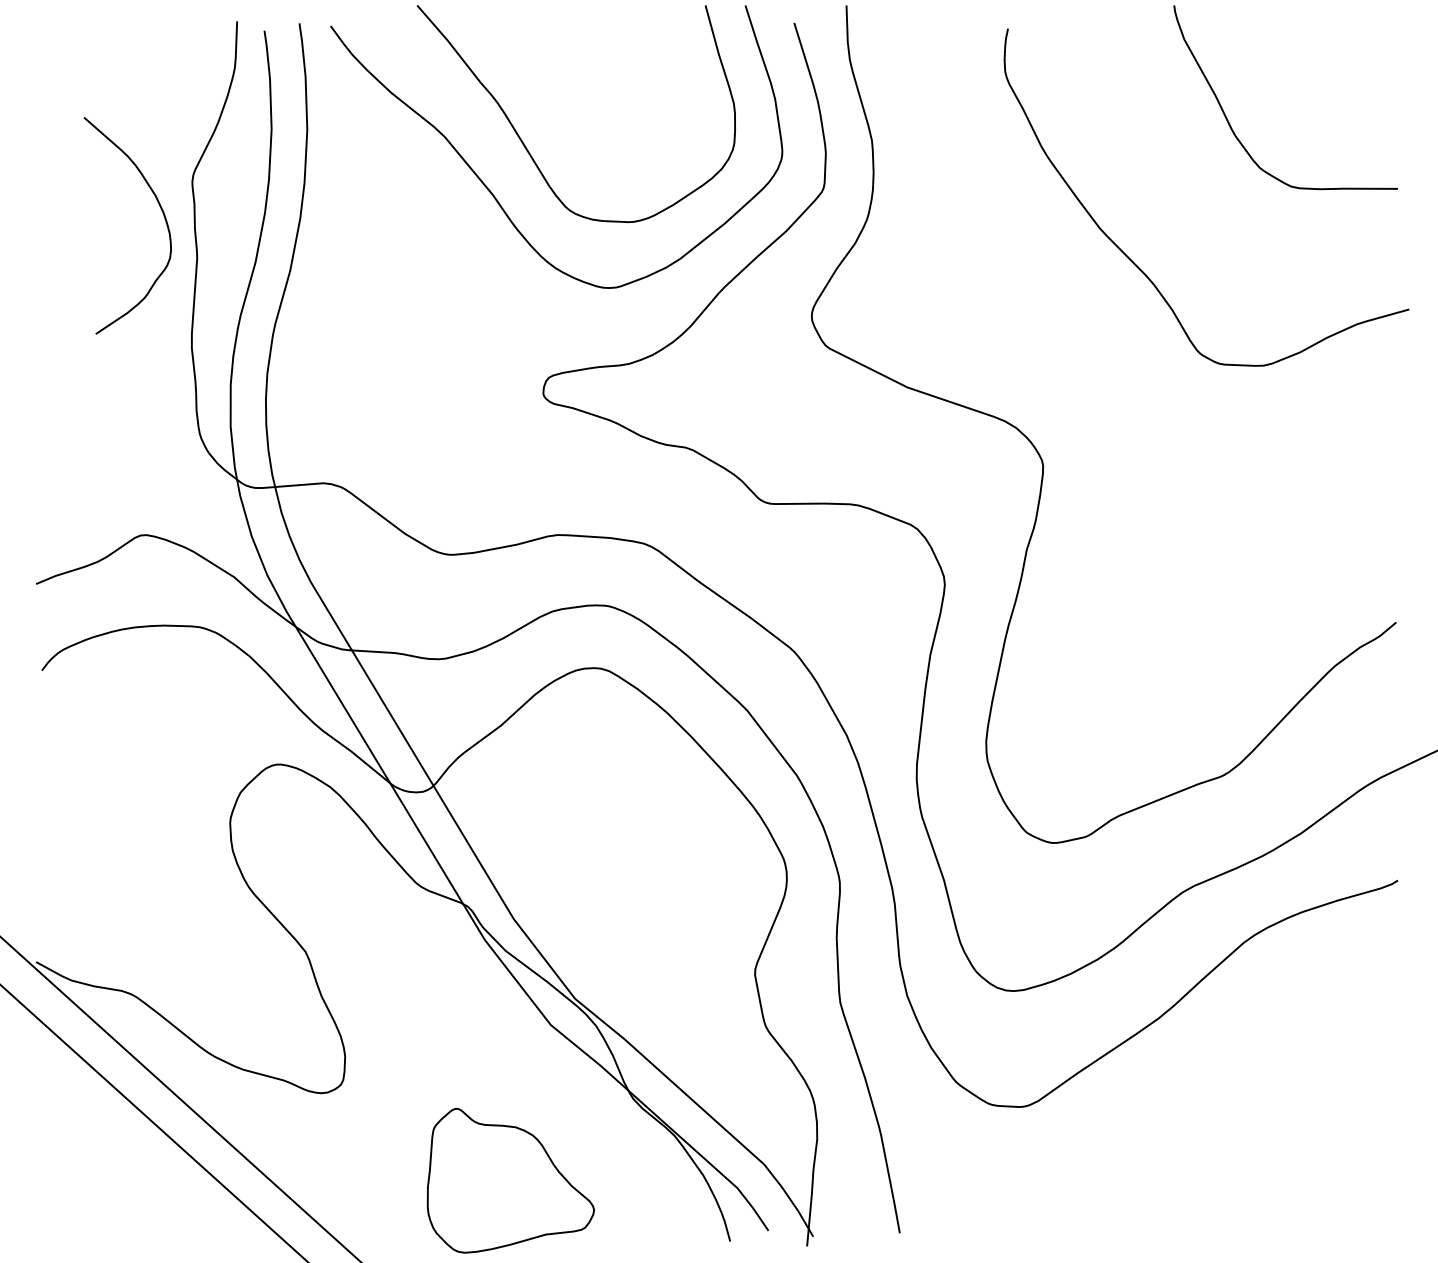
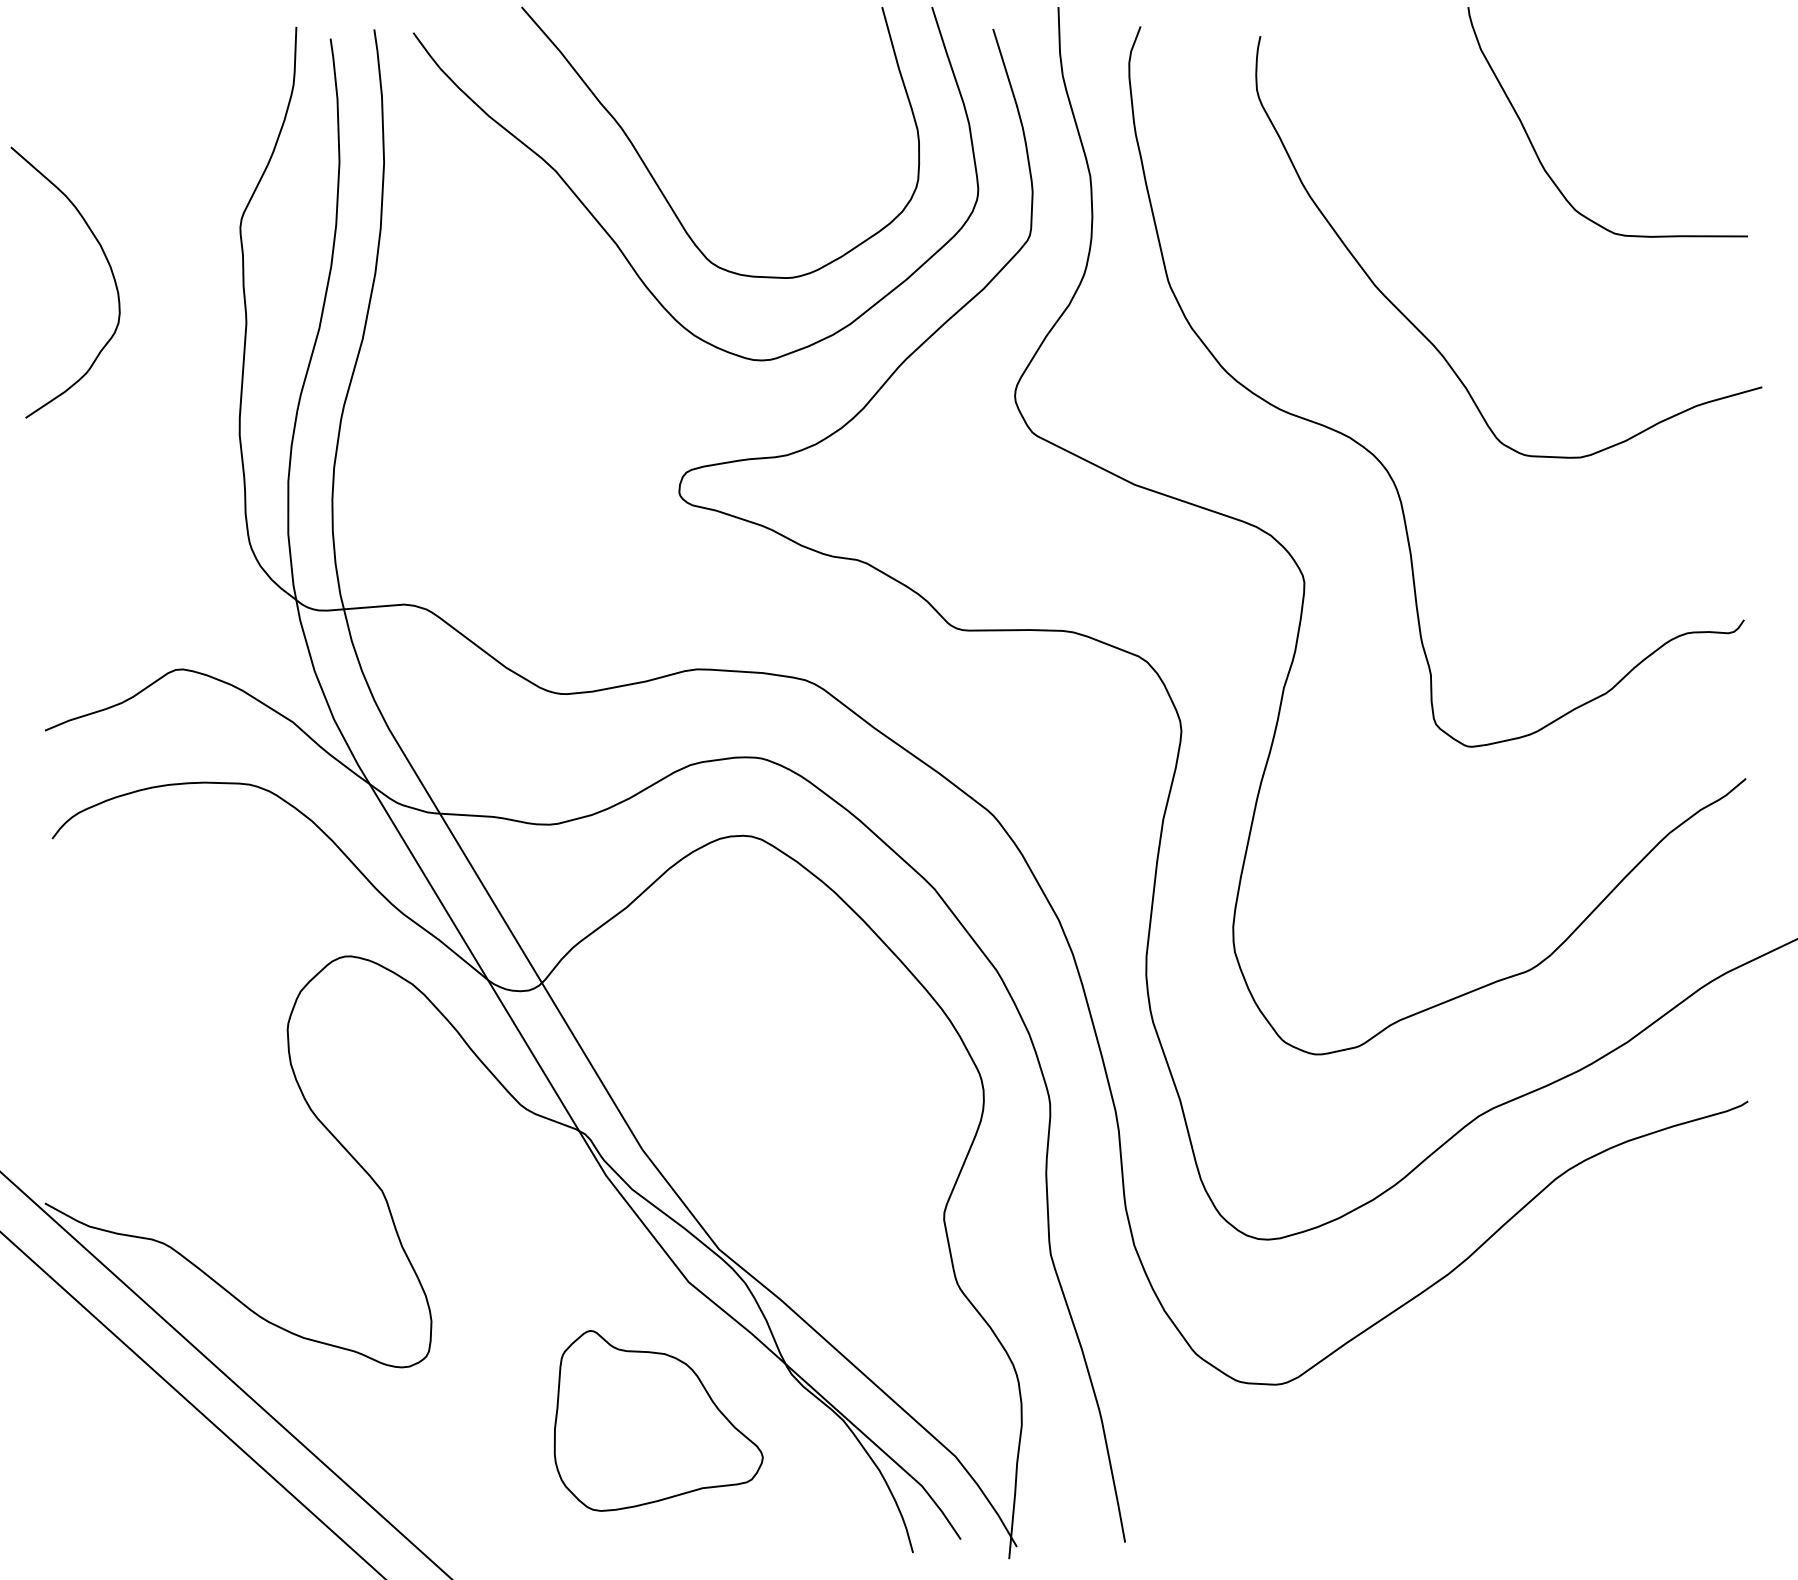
curve: (162, 213) -> (109, 267), moved
curve: (1098, 362) -> (1373, 453), added
part: (510, 1180) -> (658, 1420), moved

